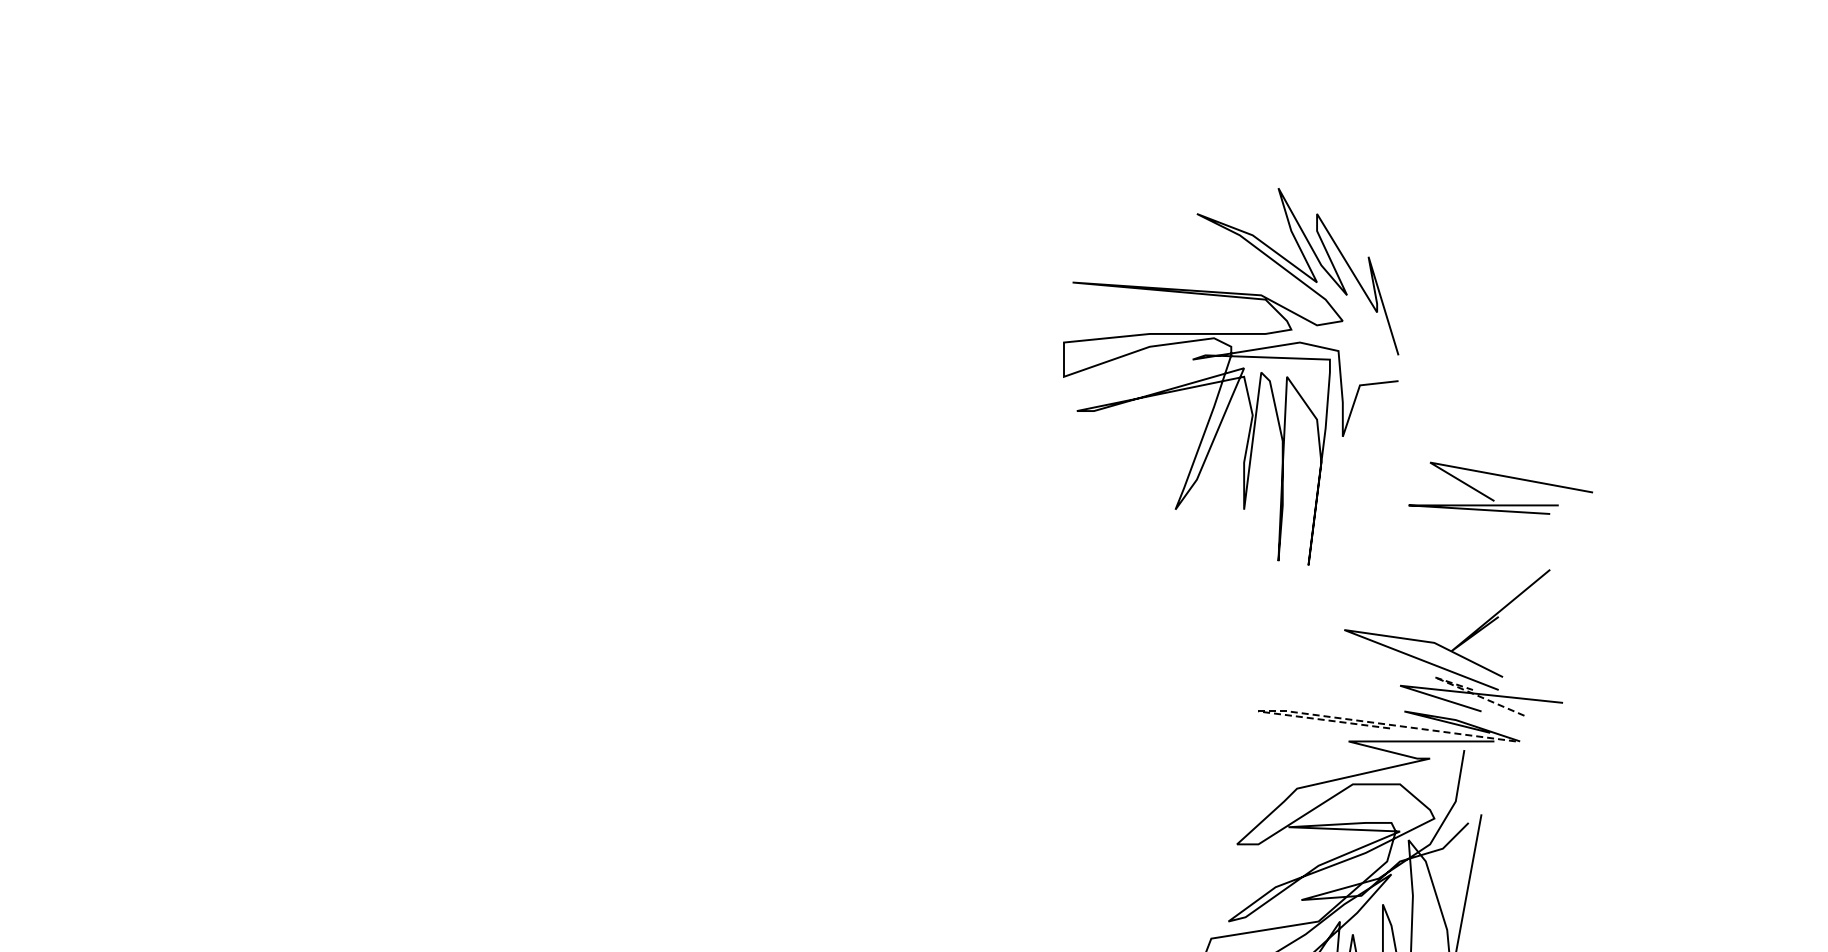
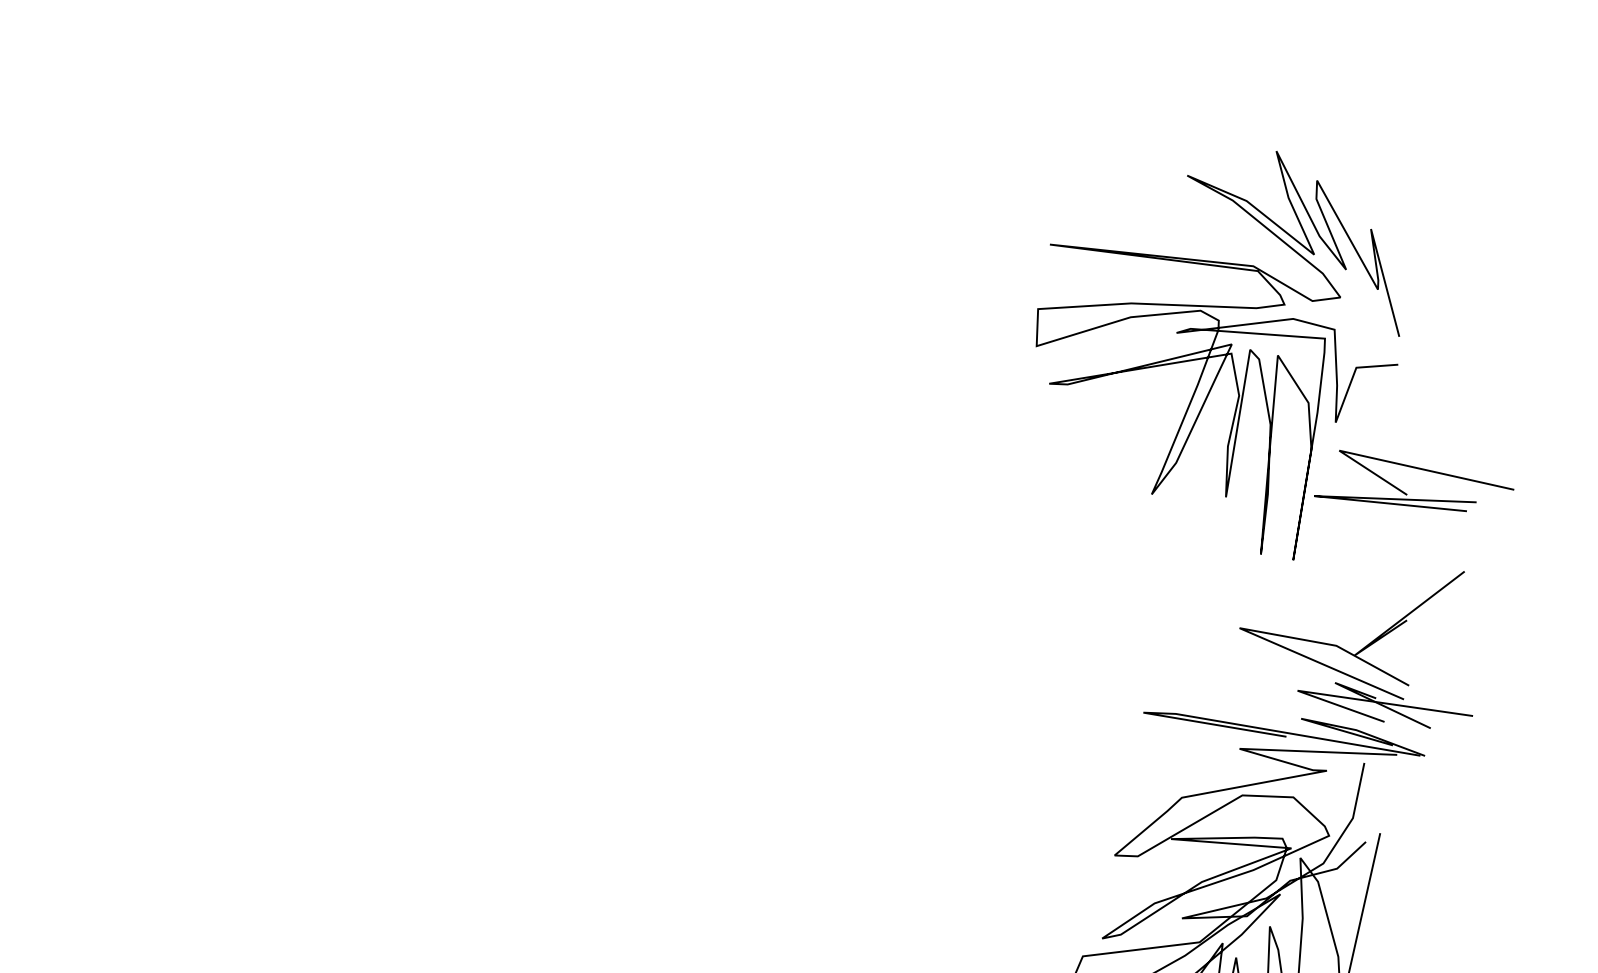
curve: (1231, 378) -> (1217, 354), moved
line: (1460, 688) -> (1362, 696), dashed -> solid
line: (1319, 715) -> (1209, 719), dashed -> solid

